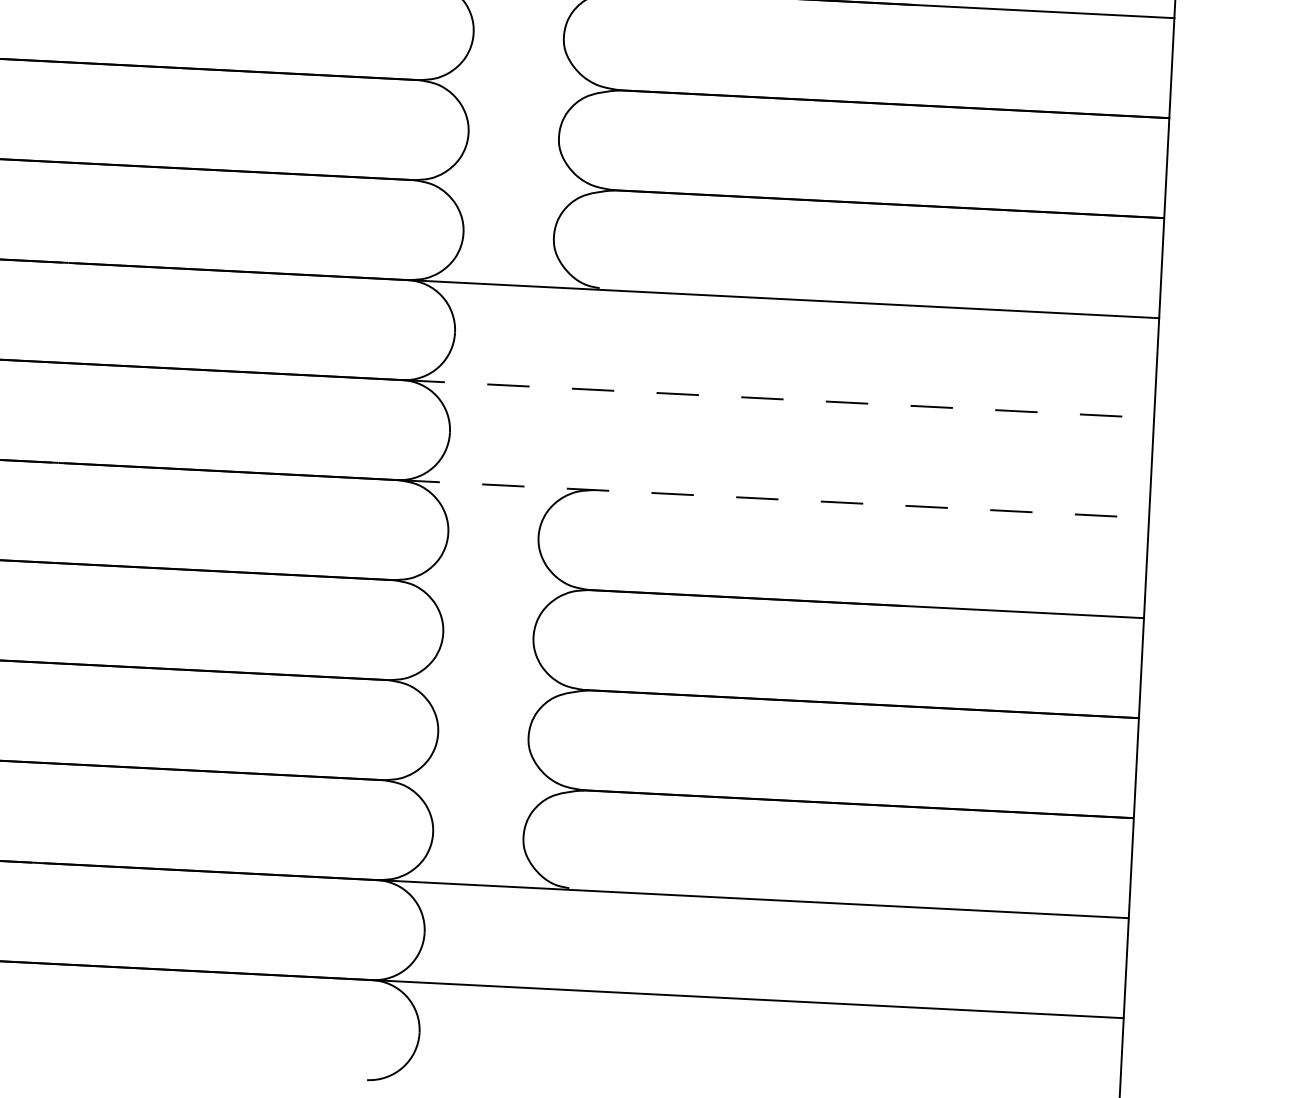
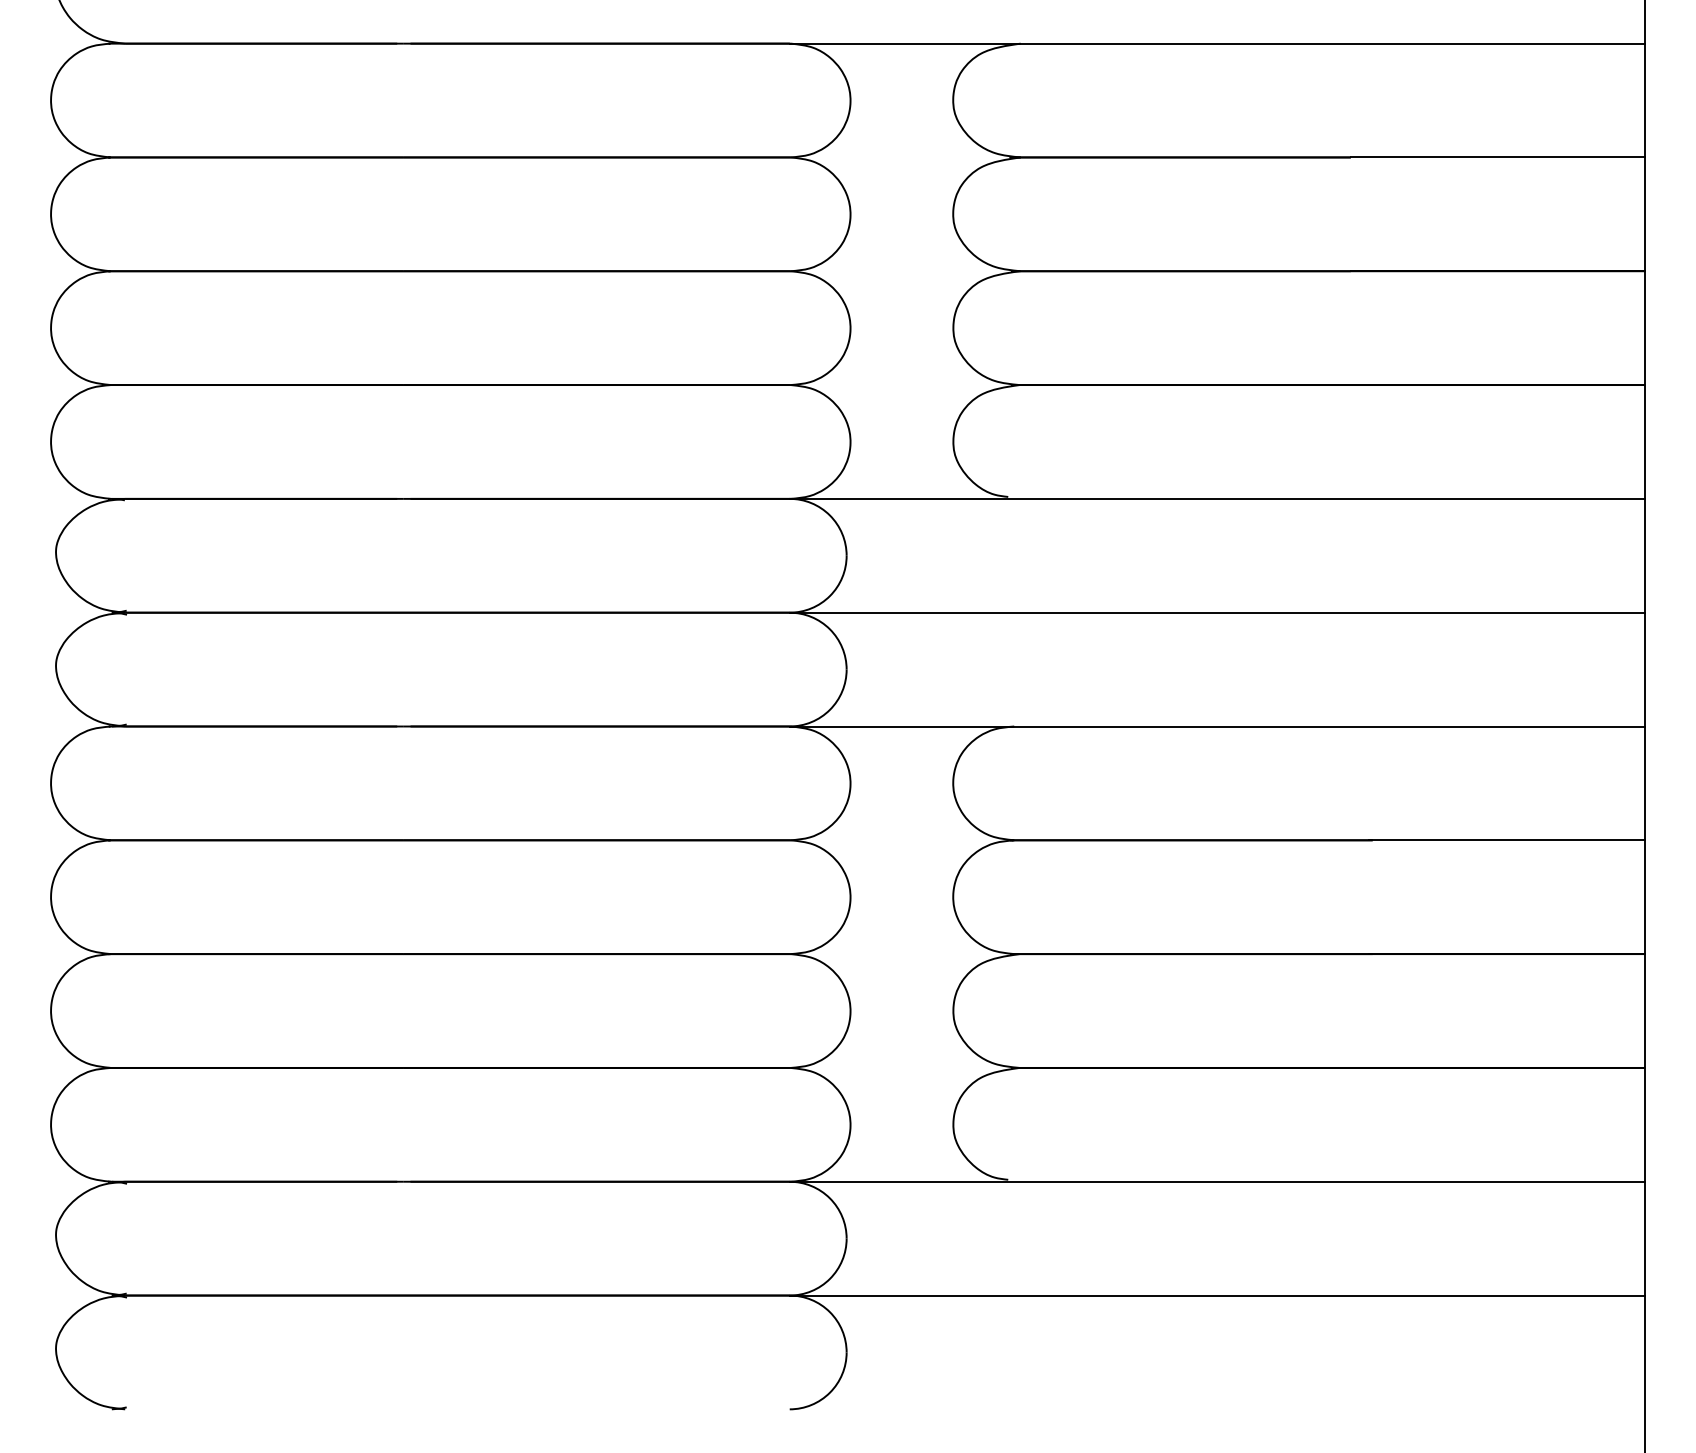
line: (778, 398) -> (1217, 612), dashed -> solid
line: (773, 499) -> (1217, 726), dashed -> solid

